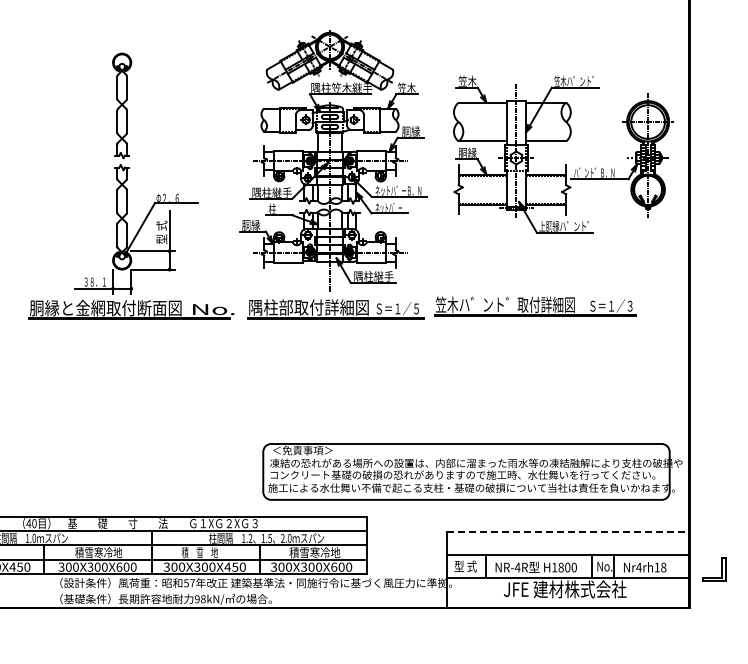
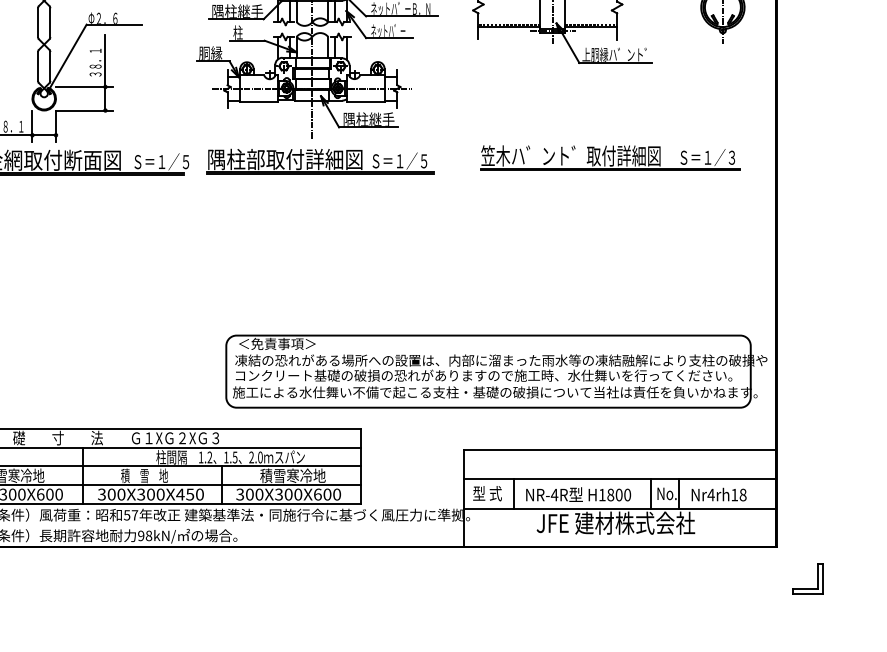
text: (161, 232) -> (94, 62), 型 式 -> ３８．１
part: (535, 306) -> (609, 158), moved
text: (213, 308) -> (162, 160), No. -> Ｓ＝１／５
line: (568, 532) -> (620, 449), dashed -> solid
part: (721, 569) -> (817, 578), moved

